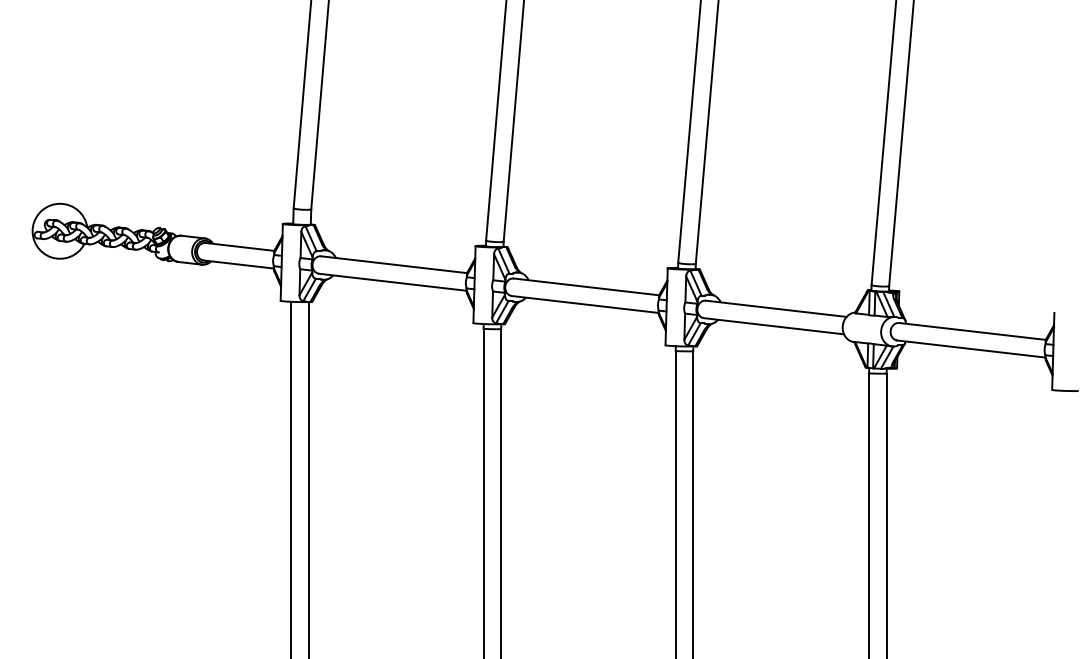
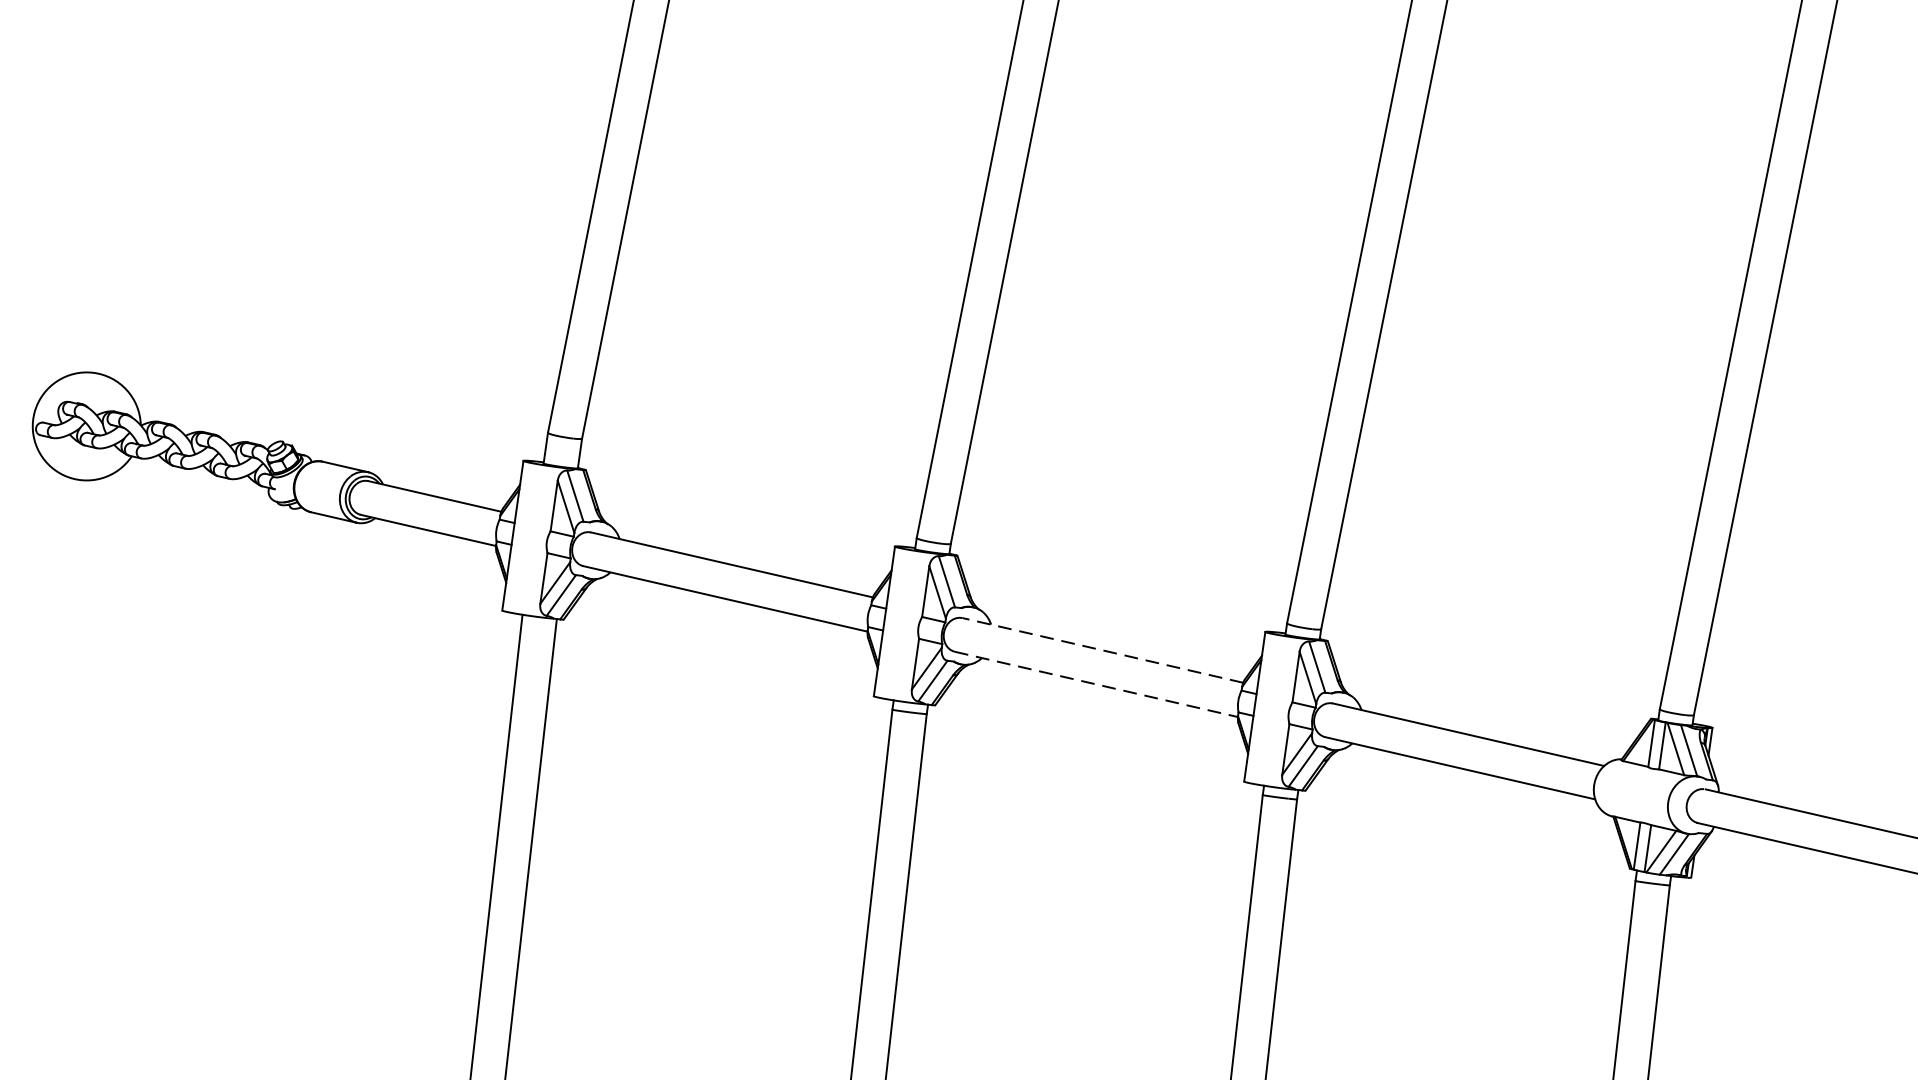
line: (586, 286) -> (1102, 649), solid -> dashed
line: (585, 304) -> (1096, 684), solid -> dashed

